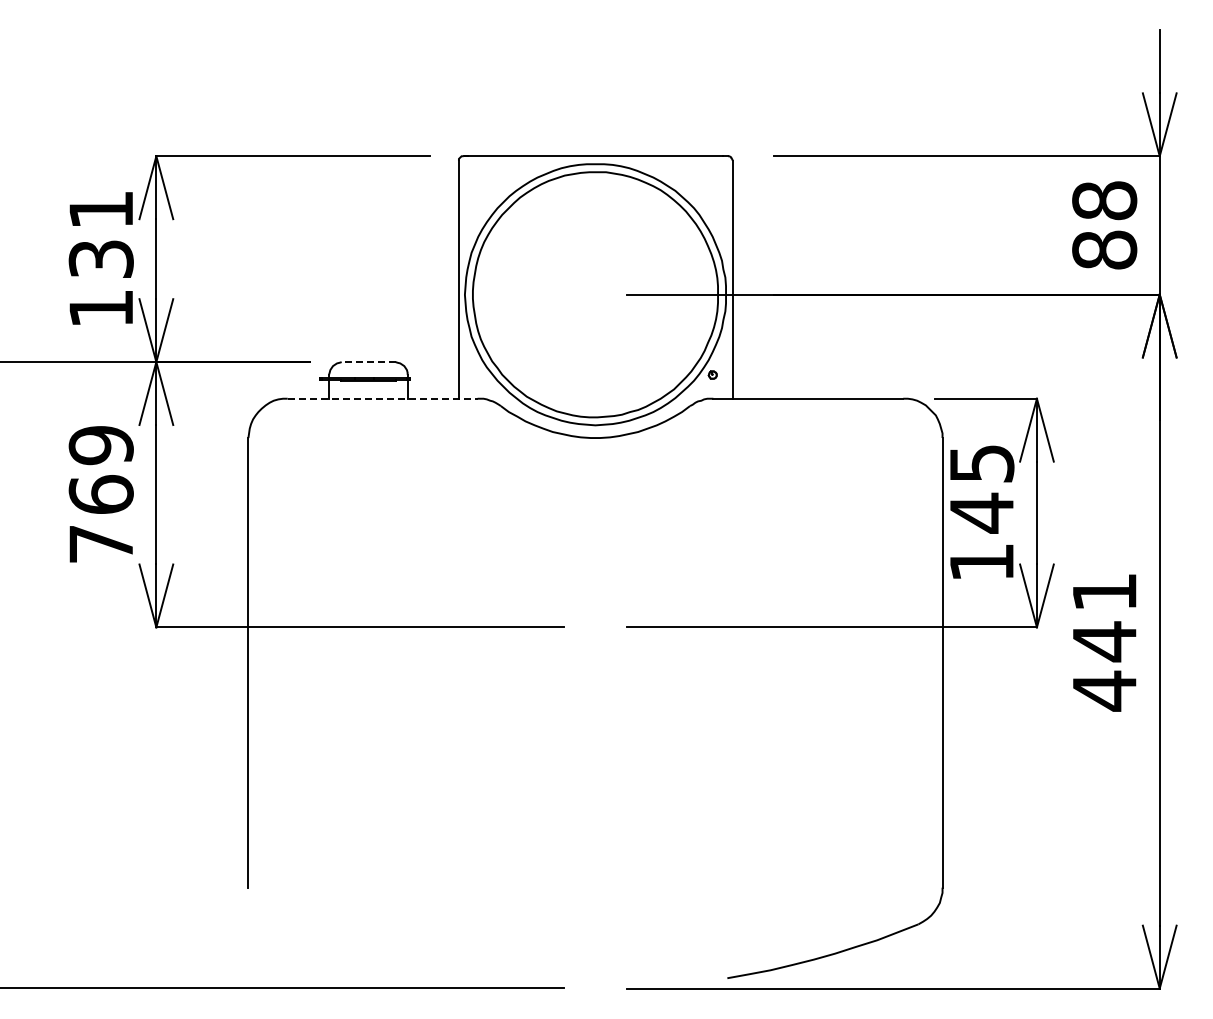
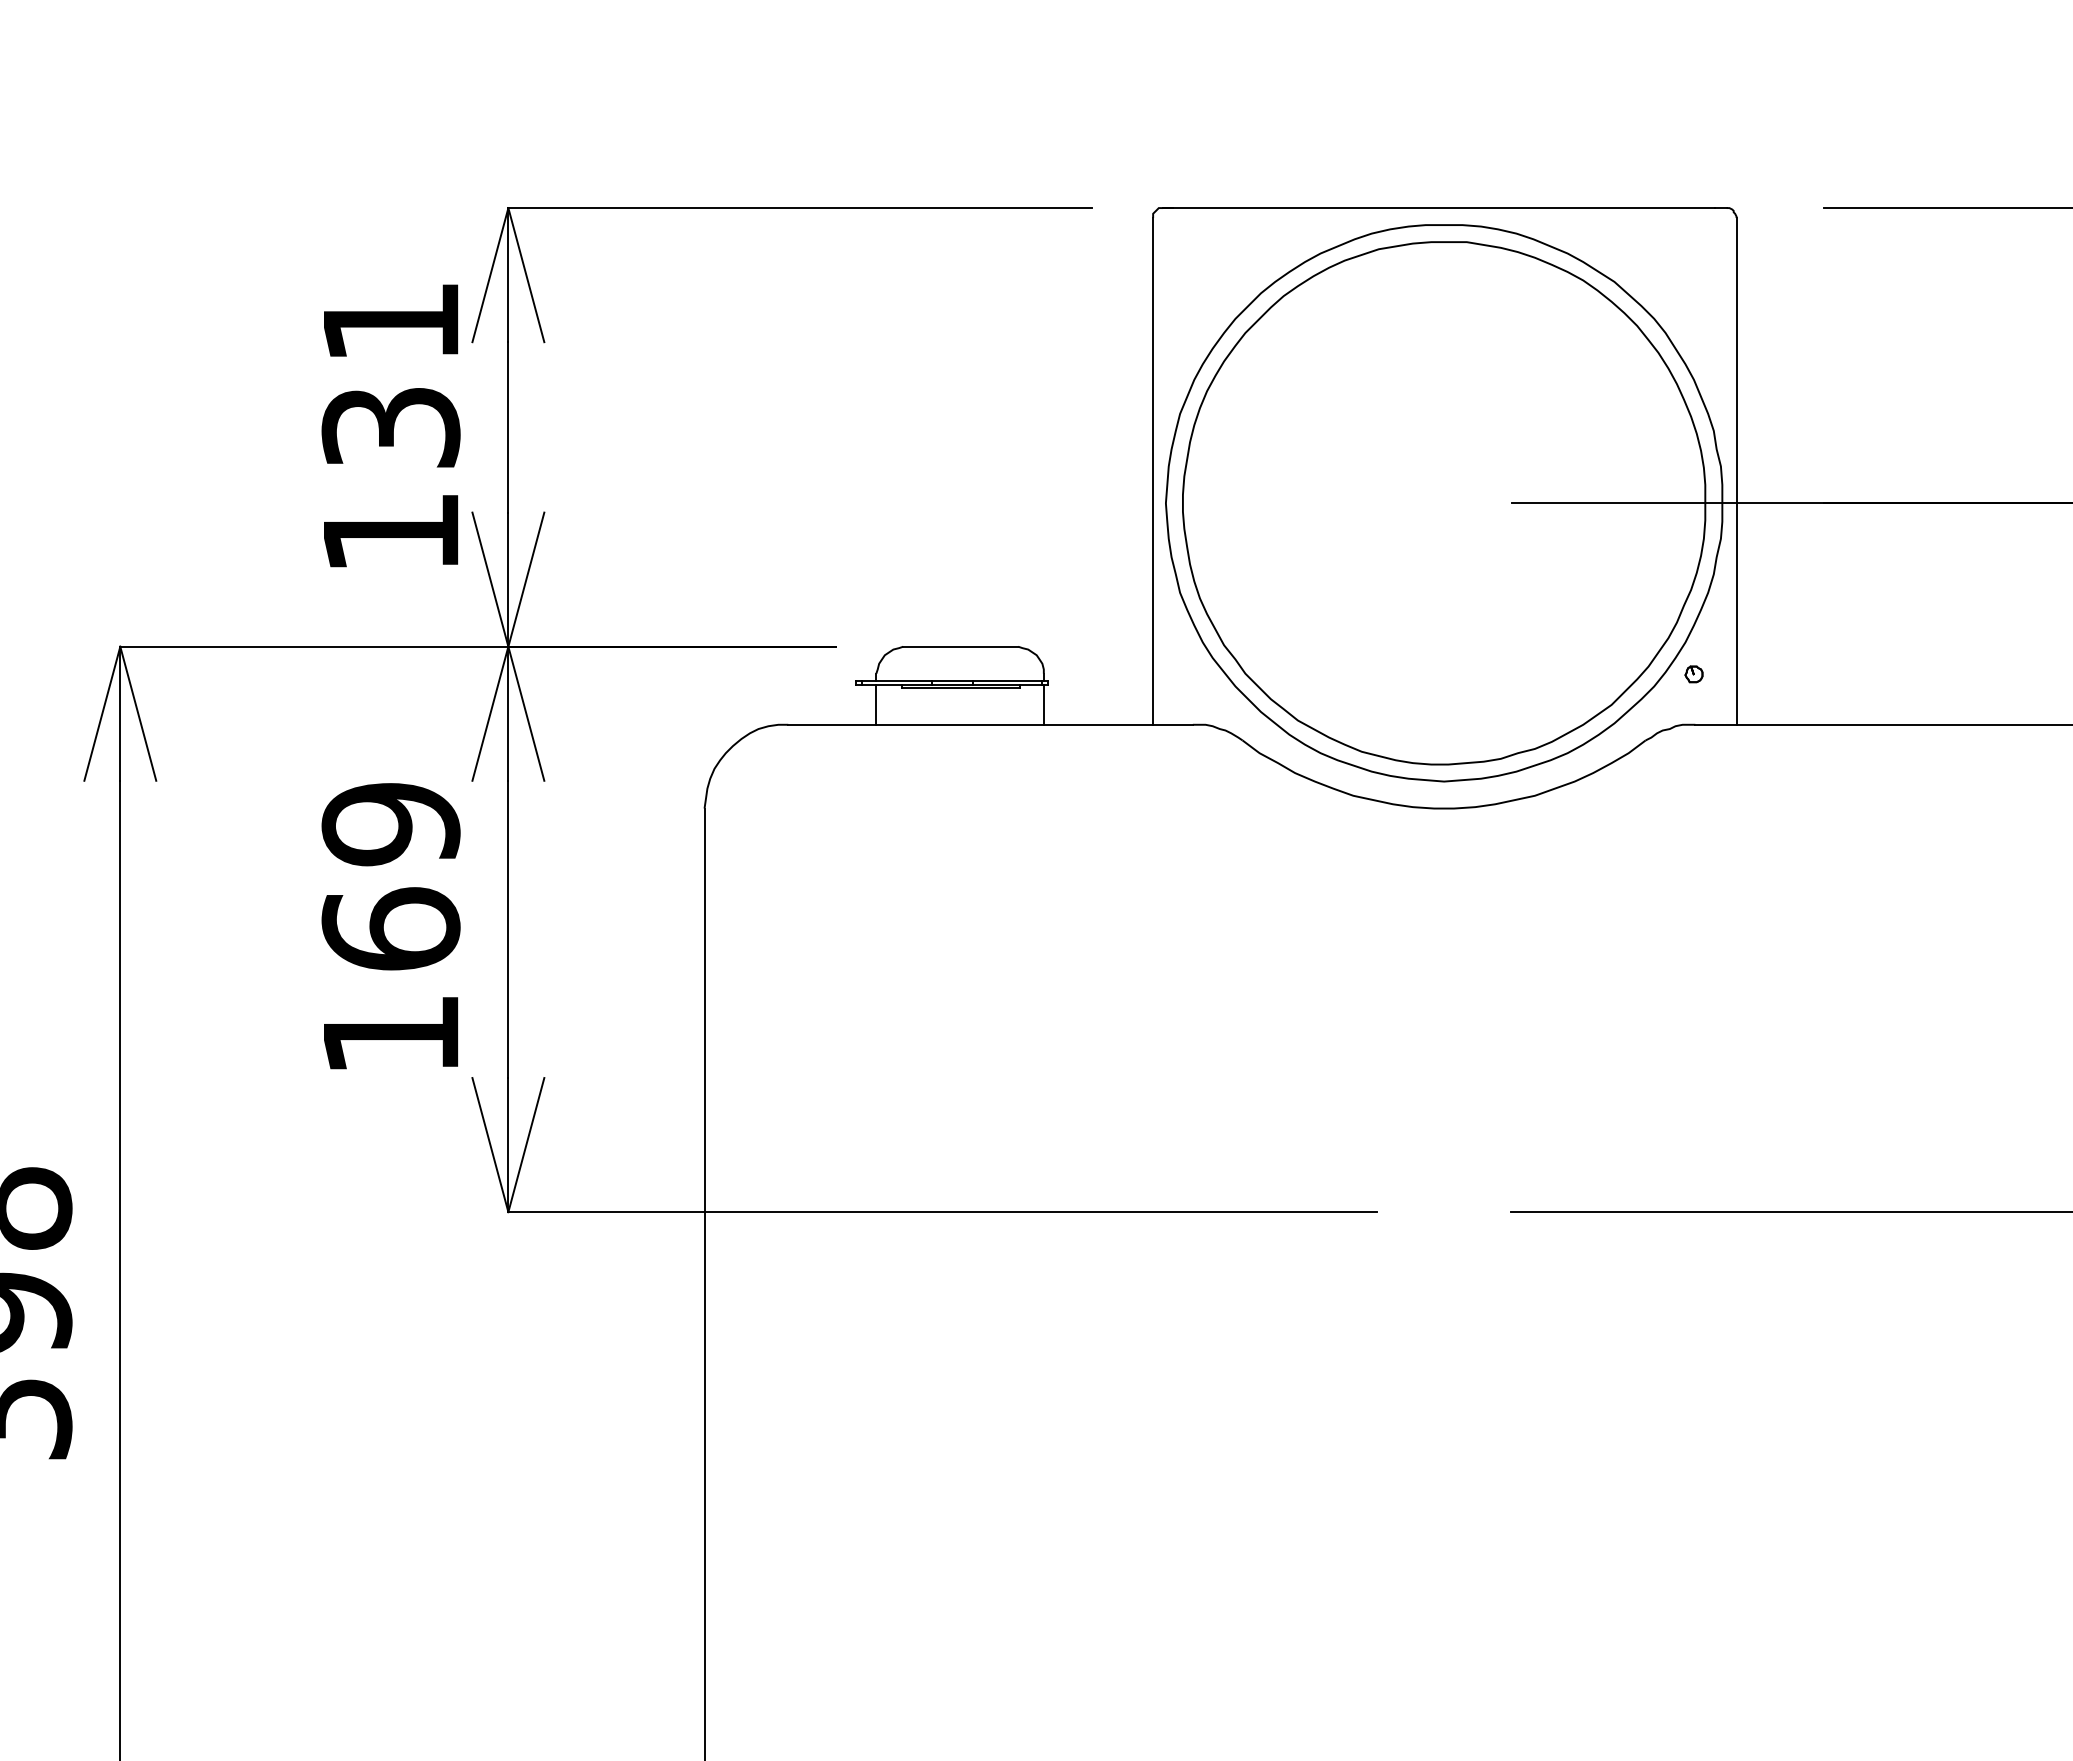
line: (368, 362) -> (960, 647), dashed -> solid
line: (382, 398) -> (990, 724), dashed -> solid
text: (100, 544) -> (389, 1035), 769 -> 169

